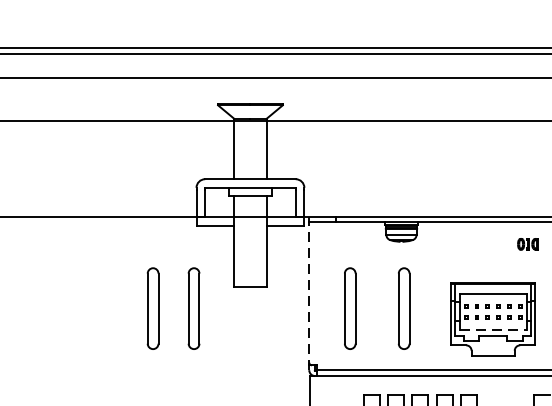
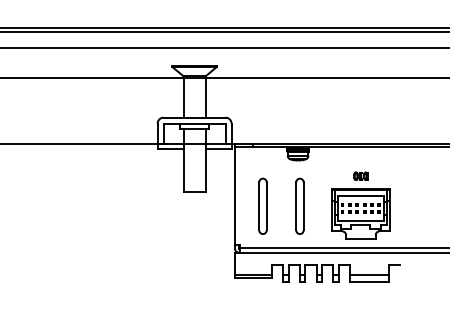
part: (527, 243) -> (360, 175), moved
line: (308, 292) -> (234, 195), dashed -> solid
part: (152, 307) -> (127, 205), removed
part: (193, 307) -> (155, 205), removed
line: (492, 329) -> (360, 220), dashed -> solid

